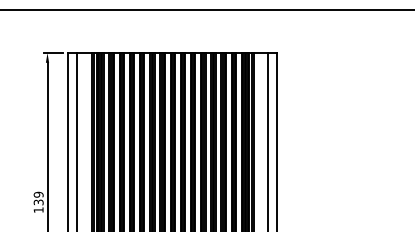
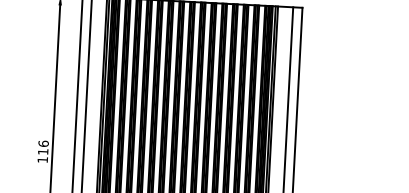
text: (38, 198) -> (43, 147), 139 -> 116

